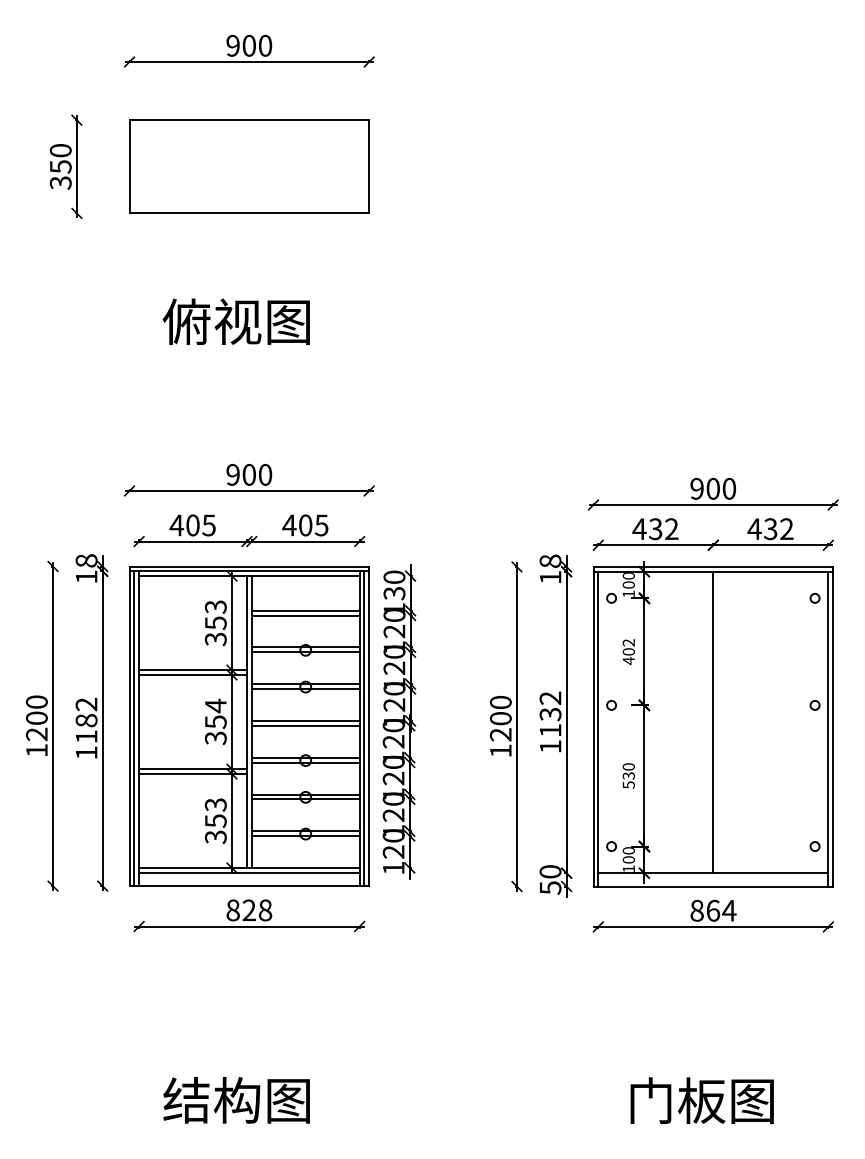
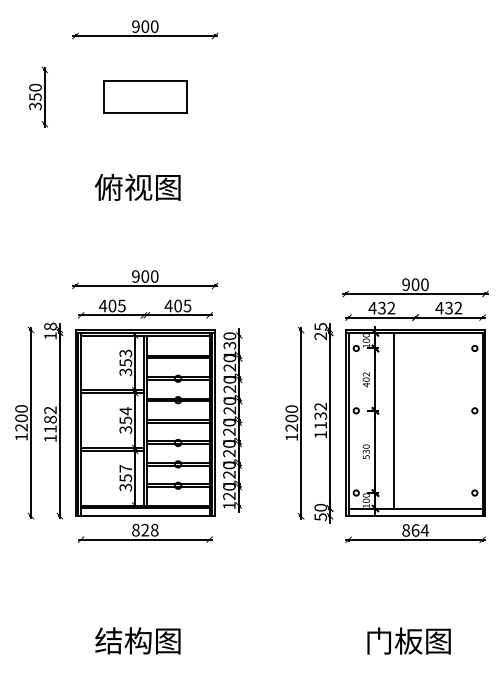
part: (249, 165) -> (145, 96), size x0.6
text: (550, 569) -> (320, 331), 18 -> 25
line: (713, 721) -> (393, 420), moved
text: (215, 804) -> (125, 468), 353 -> 357

